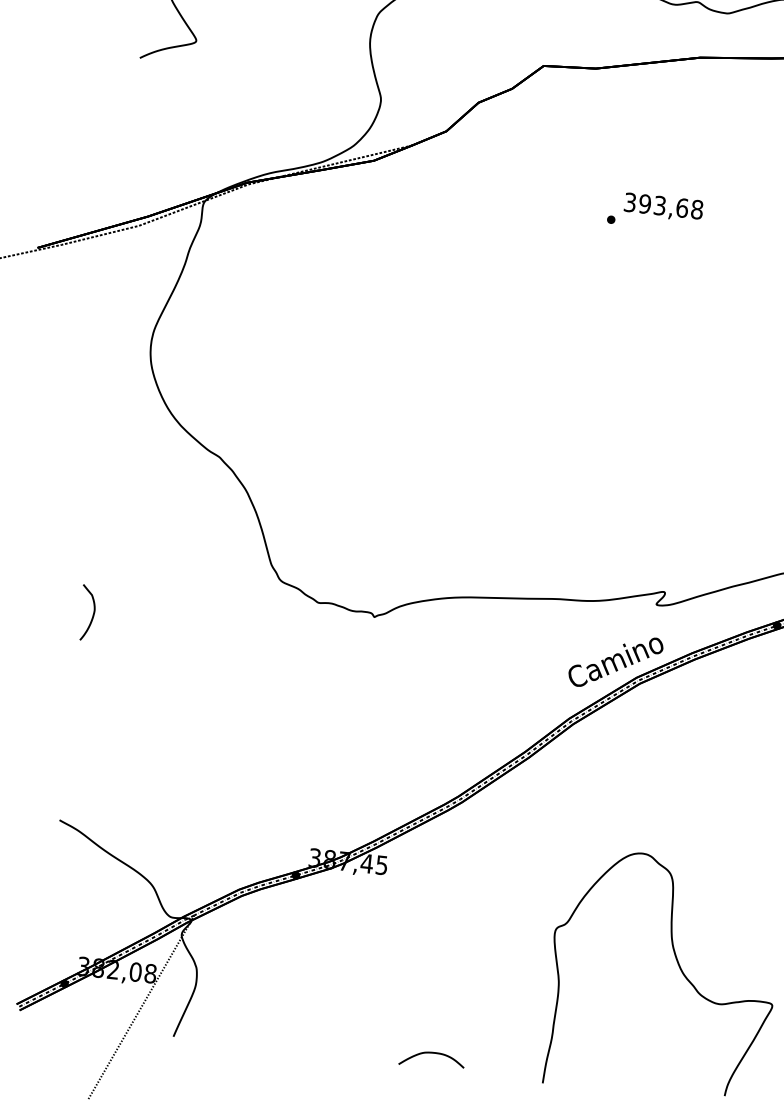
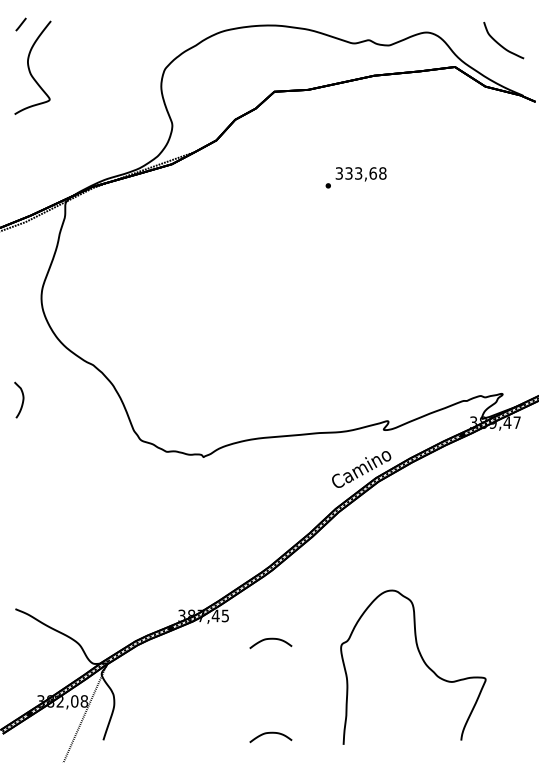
text: (644, 204) -> (348, 173), 393,68 -> 333,68
curve: (92, 612) -> (22, 399), moved
curve: (447, 908) -> (270, 639), added

